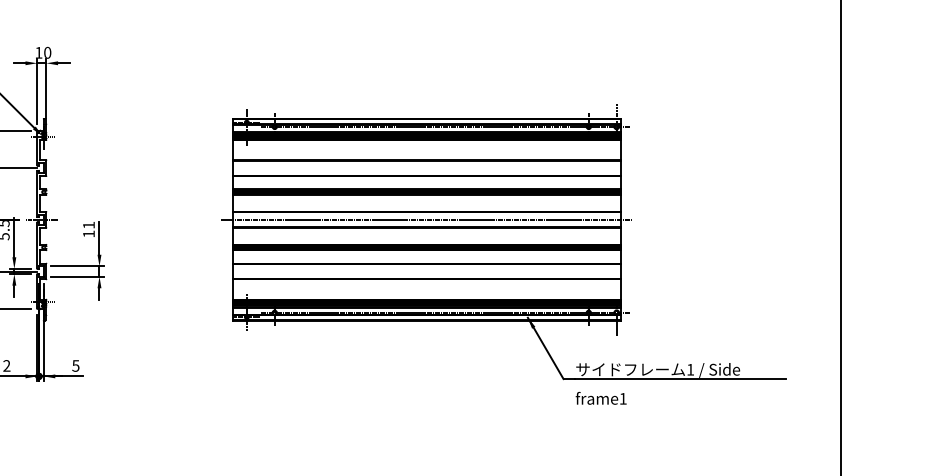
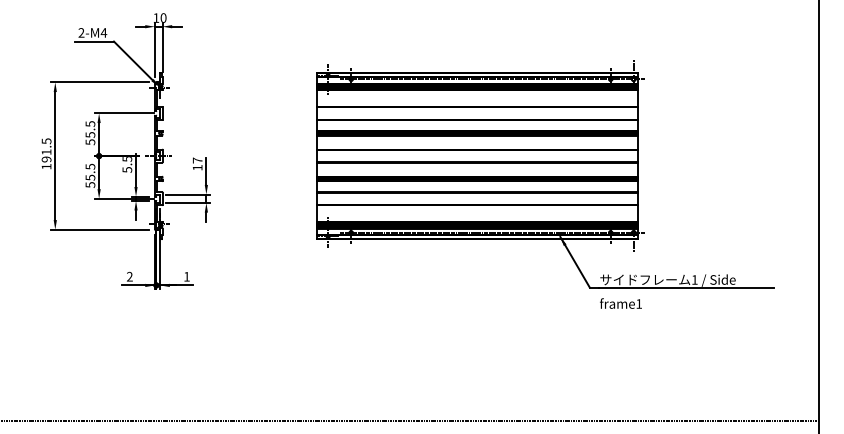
line: (427, 220) -> (477, 156), removed
text: (88, 225) -> (197, 160), 11 -> 17
text: (75, 365) -> (186, 276), 5 -> 1

